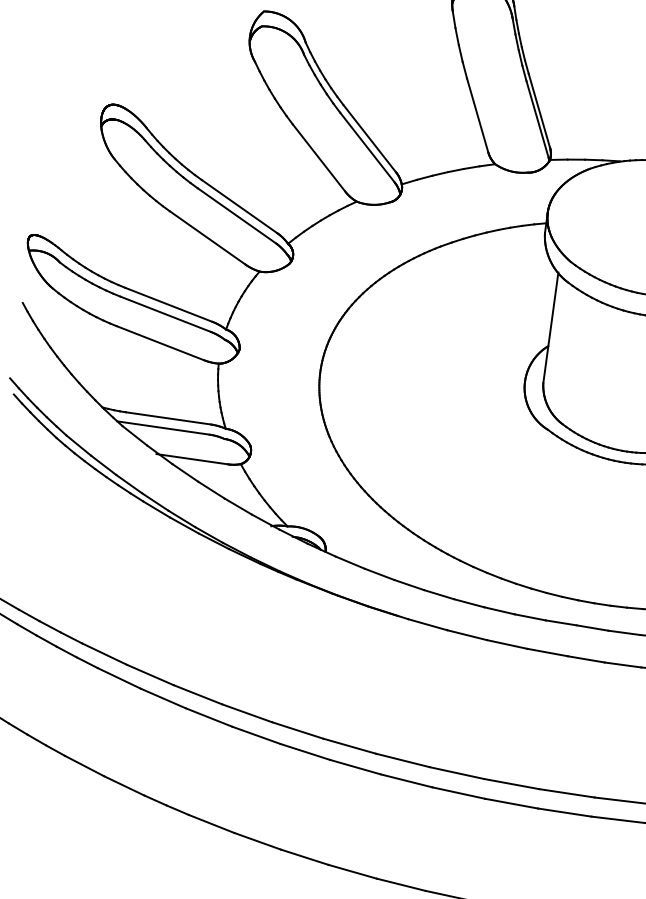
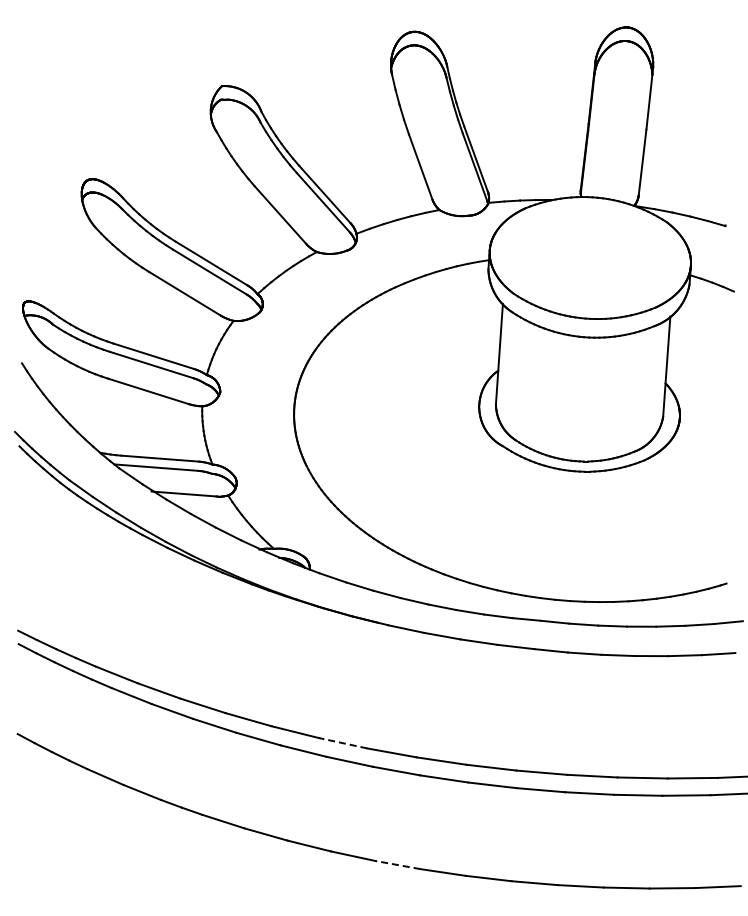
line: (350, 746) -> (343, 743), solid -> dashed
line: (401, 885) -> (398, 865), solid -> dashed

